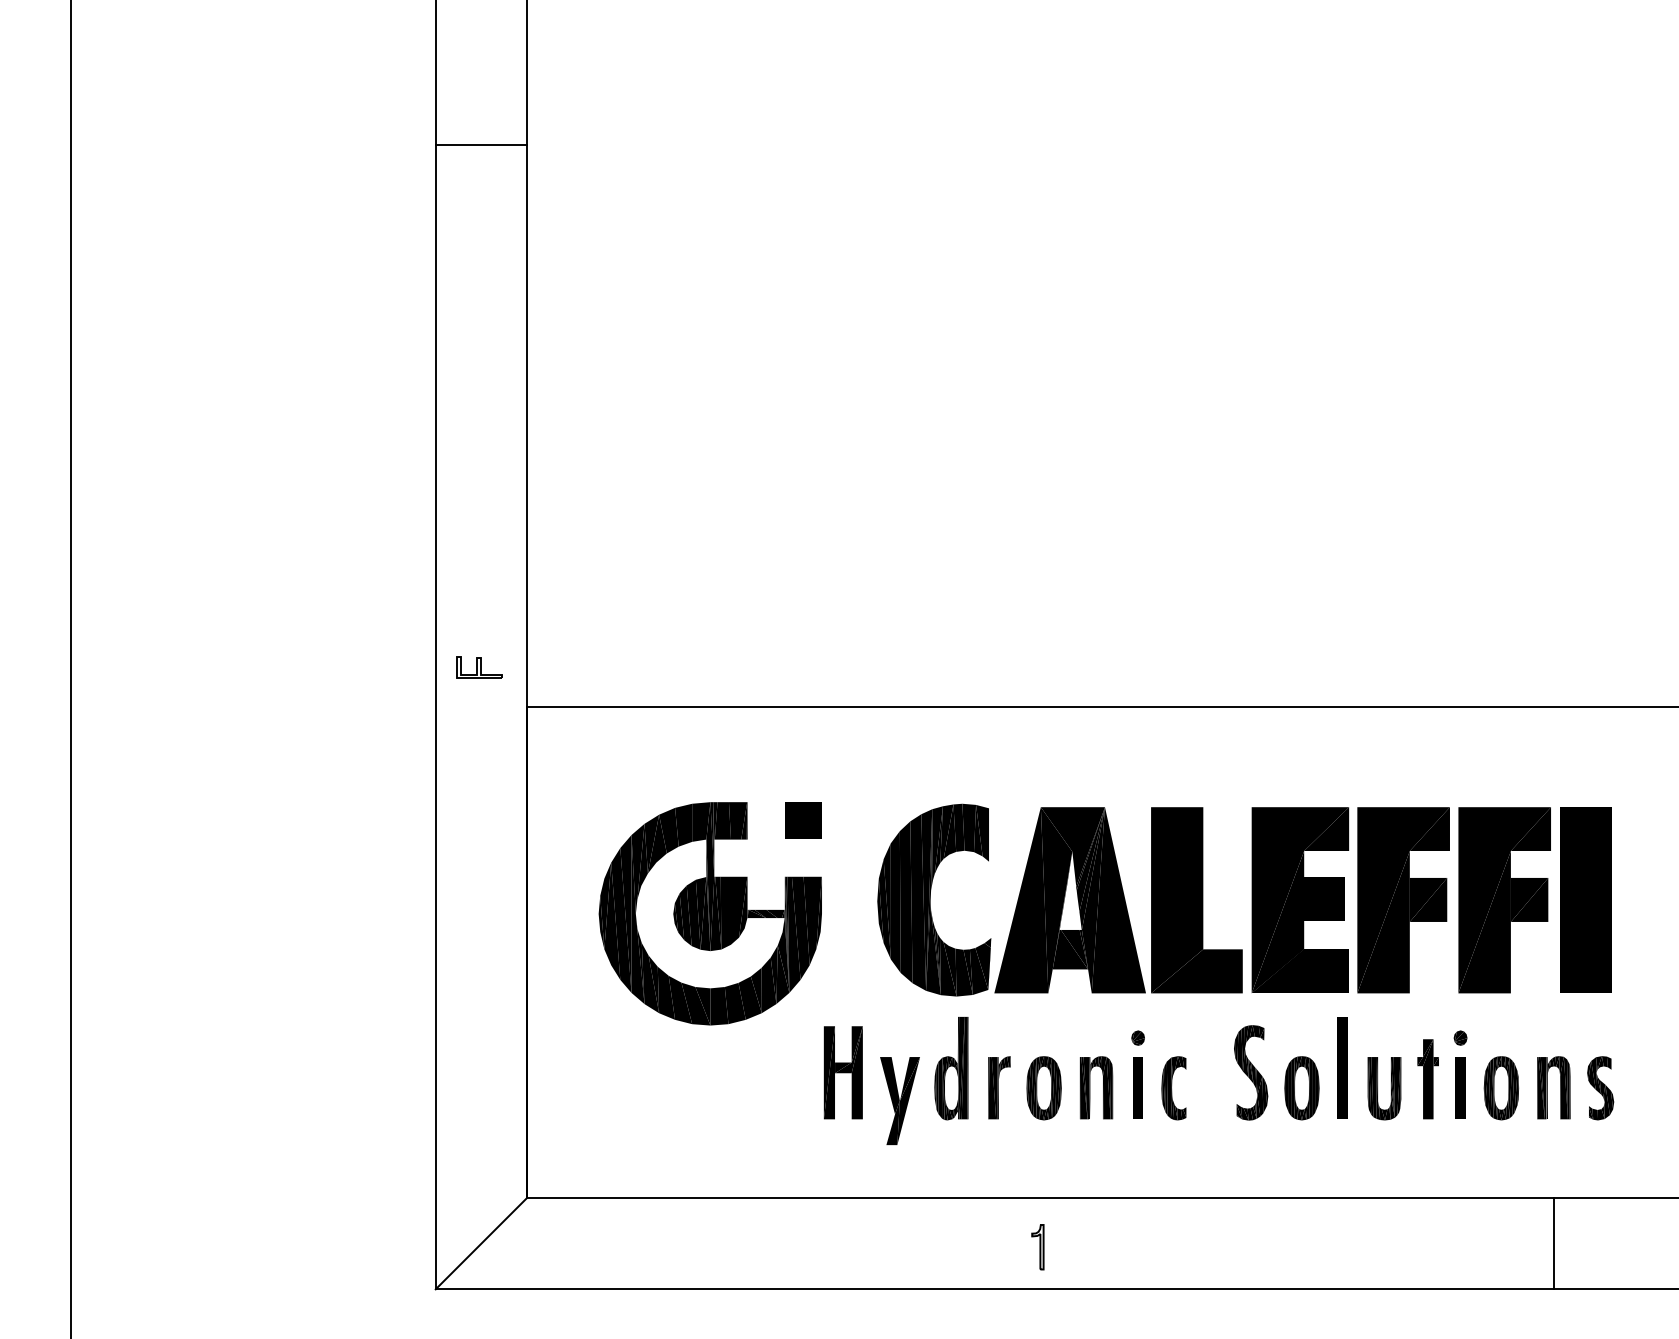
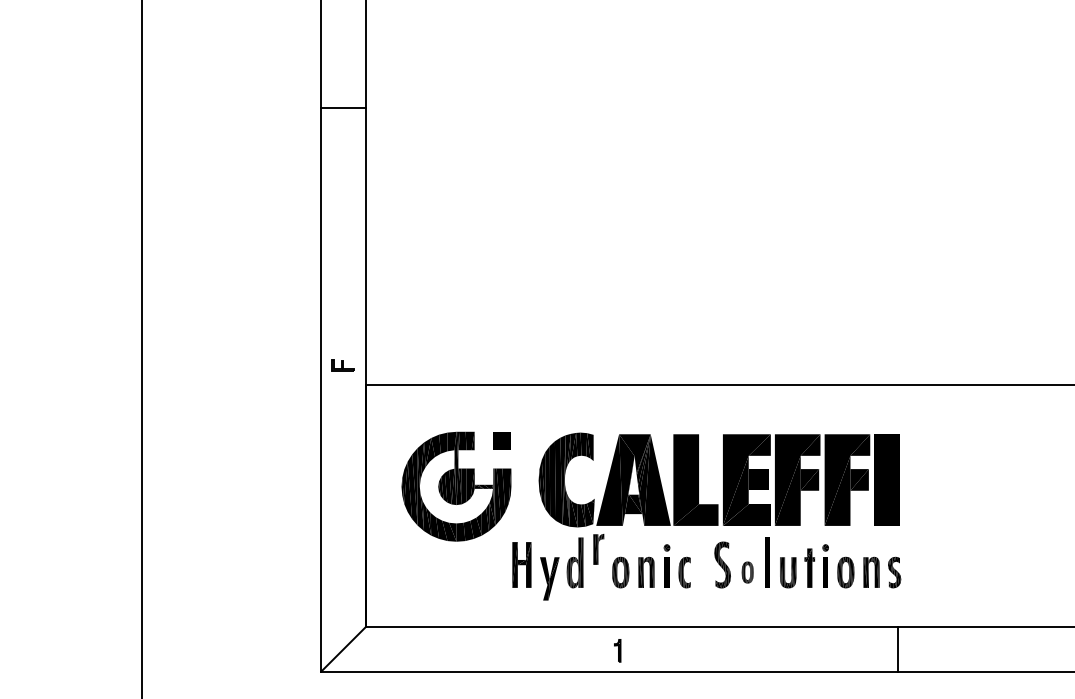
part: (998, 1088) -> (598, 549), moved
part: (1301, 1088) -> (747, 572), size x0.7
line: (1553, 1242) -> (897, 648), moved

